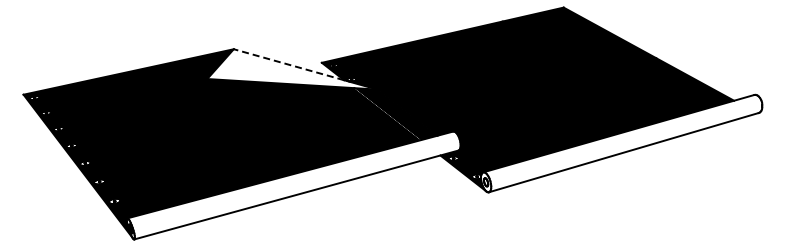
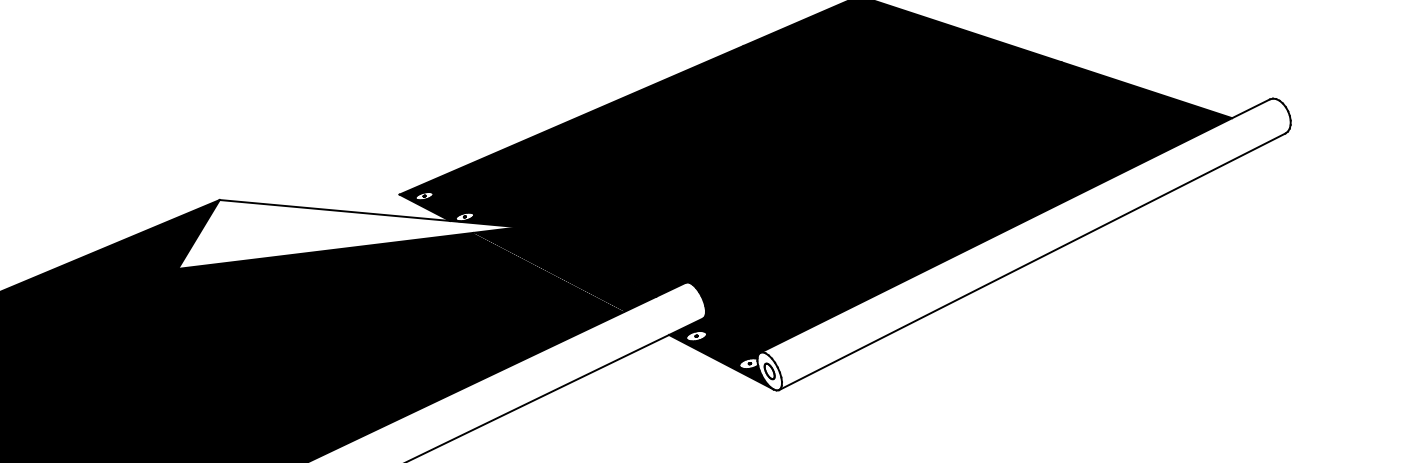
line: (288, 64) -> (333, 210), dashed -> solid

